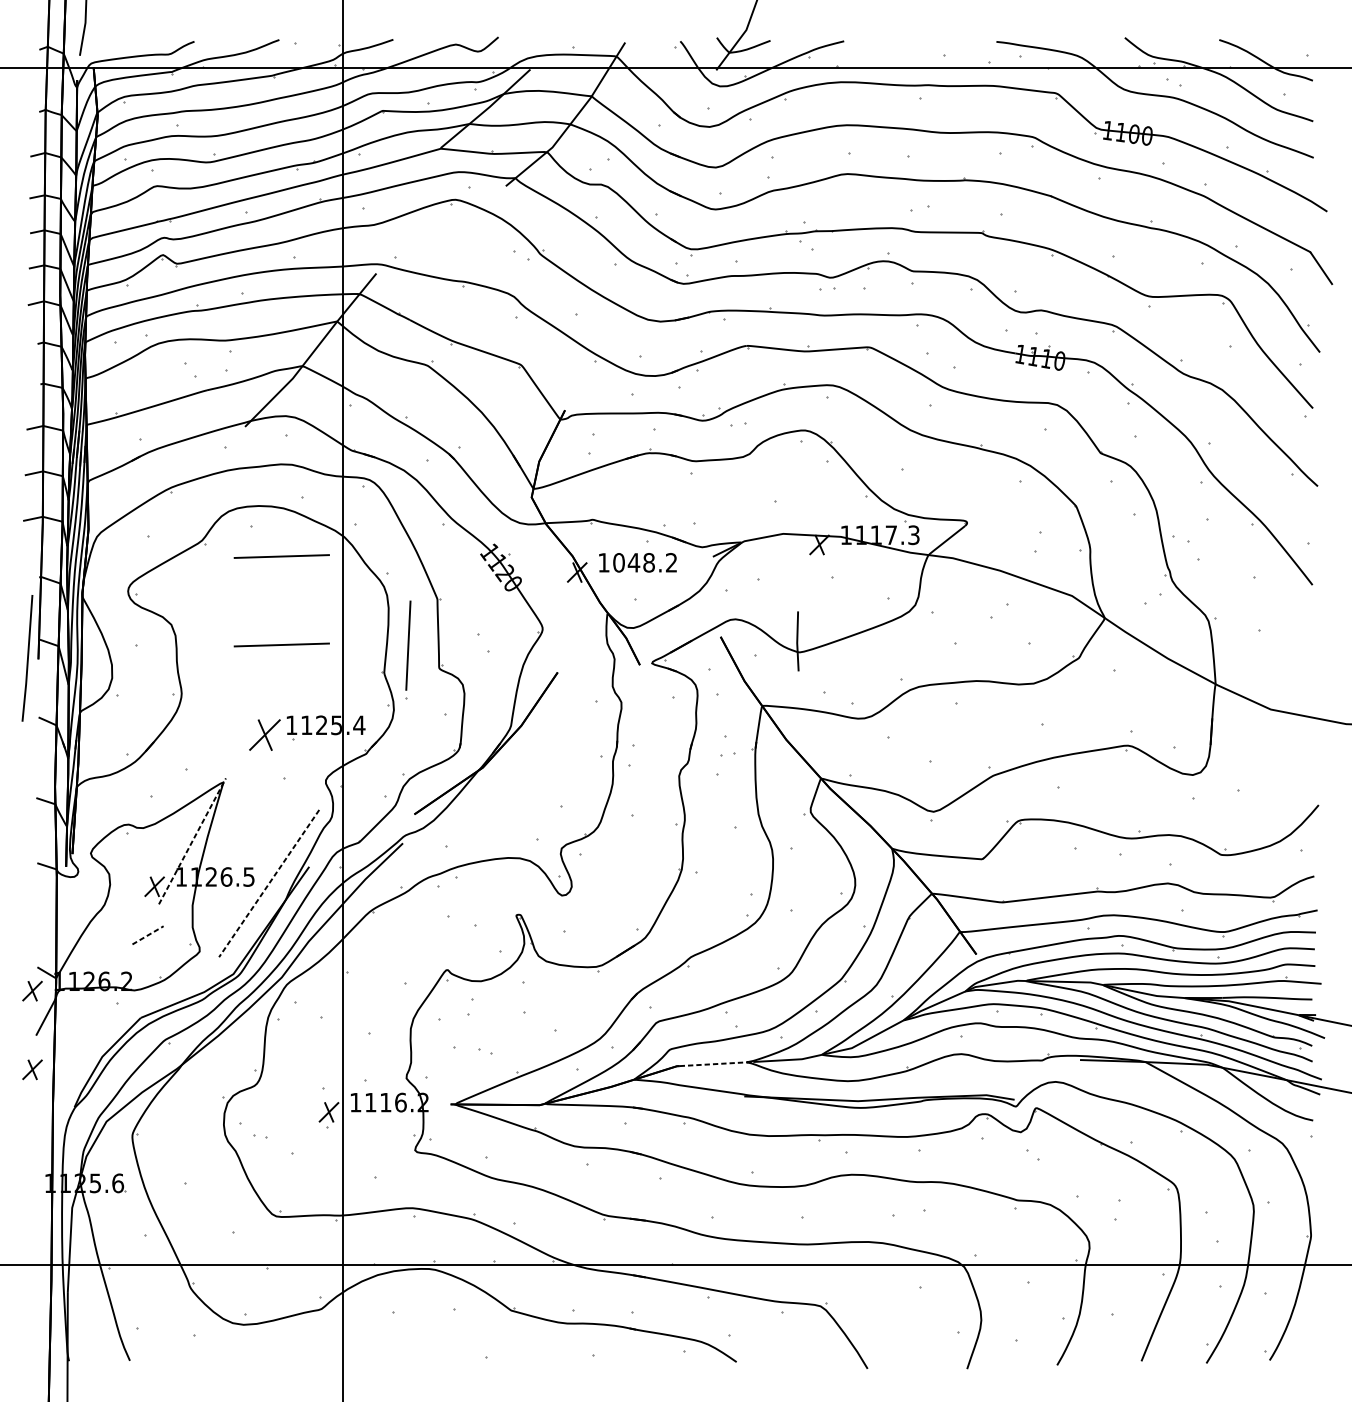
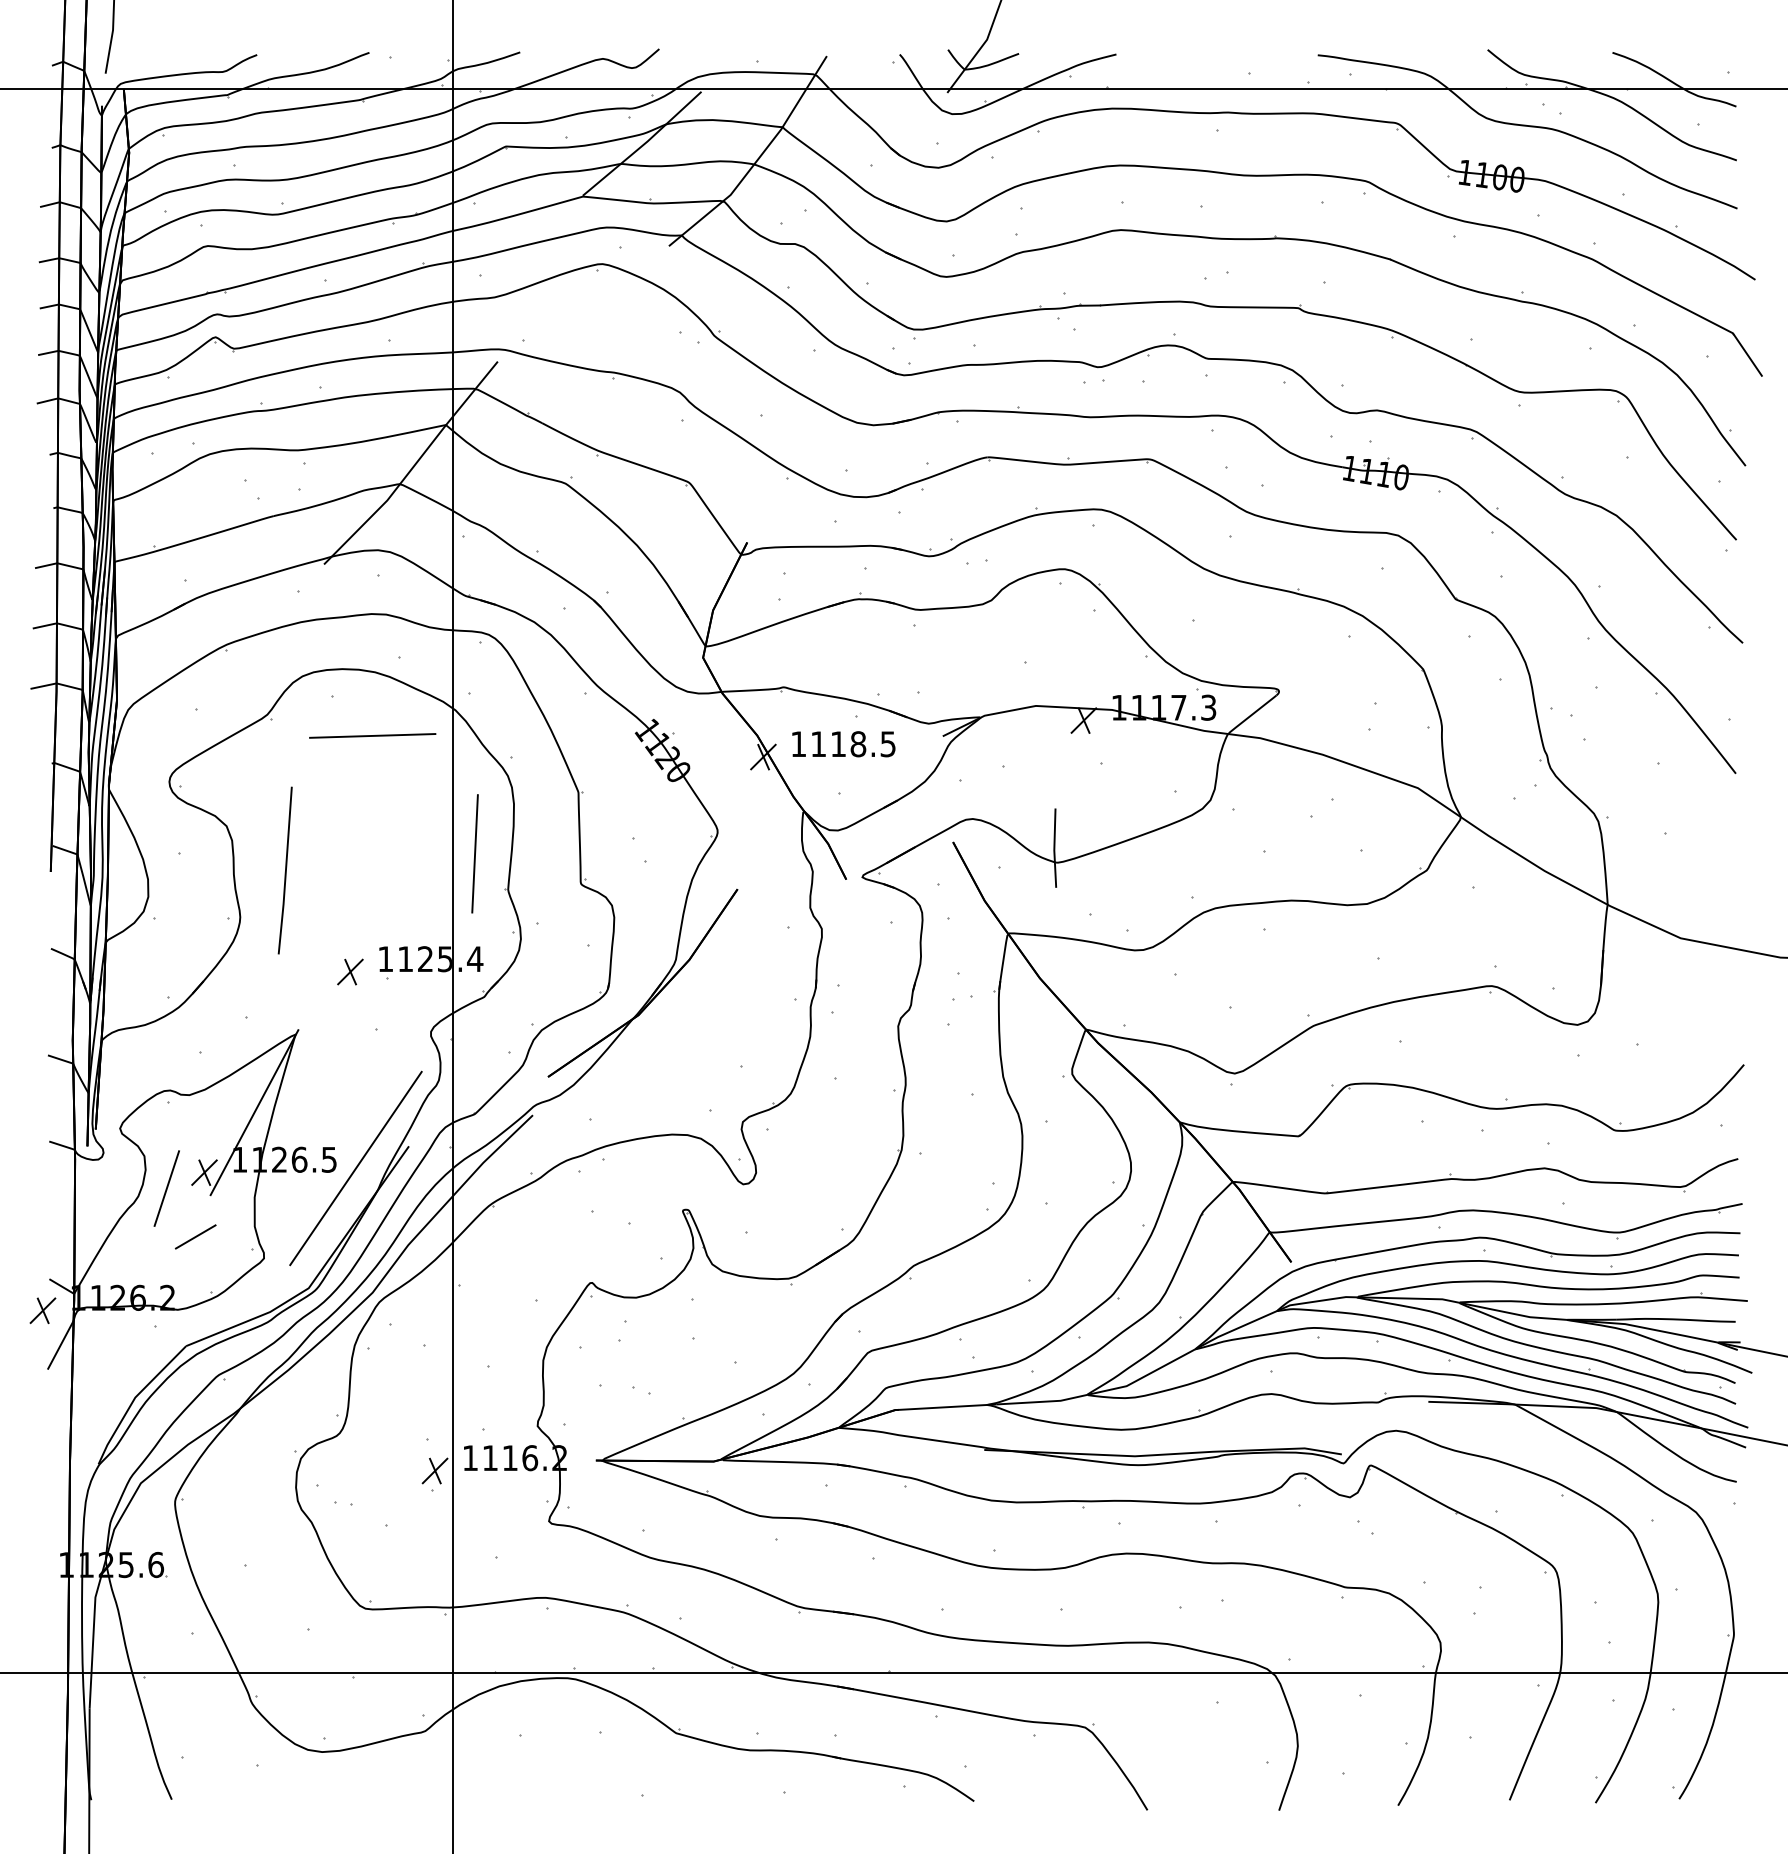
text: (644, 563) -> (852, 744), 1048.2 -> 1118.5
line: (281, 644) -> (372, 852), removed
line: (407, 645) -> (474, 853), moved
line: (27, 658) -> (285, 870), moved
part: (265, 734) -> (350, 971), size x0.62
line: (192, 841) -> (254, 1112), dashed -> solid
line: (268, 883) -> (355, 1168), dashed -> solid
line: (125, 898) -> (166, 1188), added
line: (147, 935) -> (195, 1236), dashed -> solid
line: (716, 1064) -> (947, 1407), dashed -> solid
part: (32, 1069) -> (42, 1414), removed

